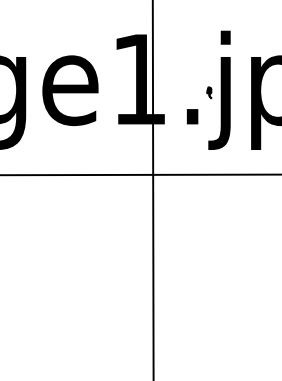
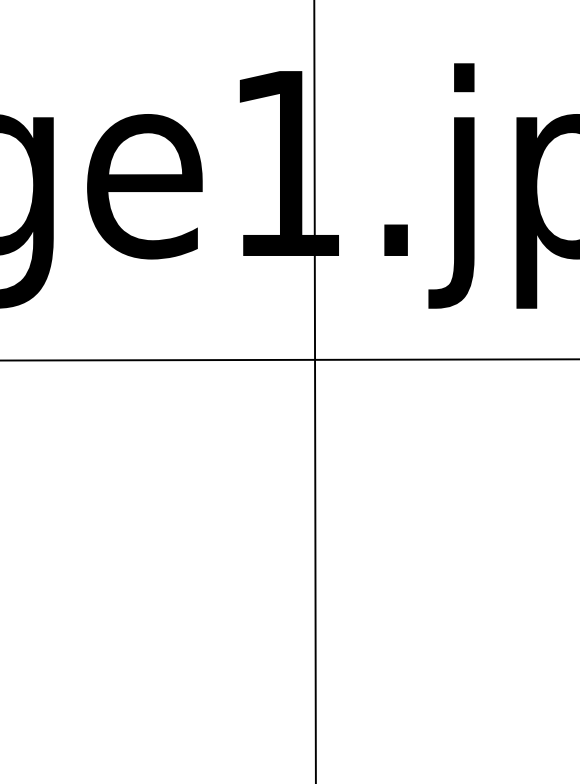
part: (209, 92) -> (430, 190), removed

